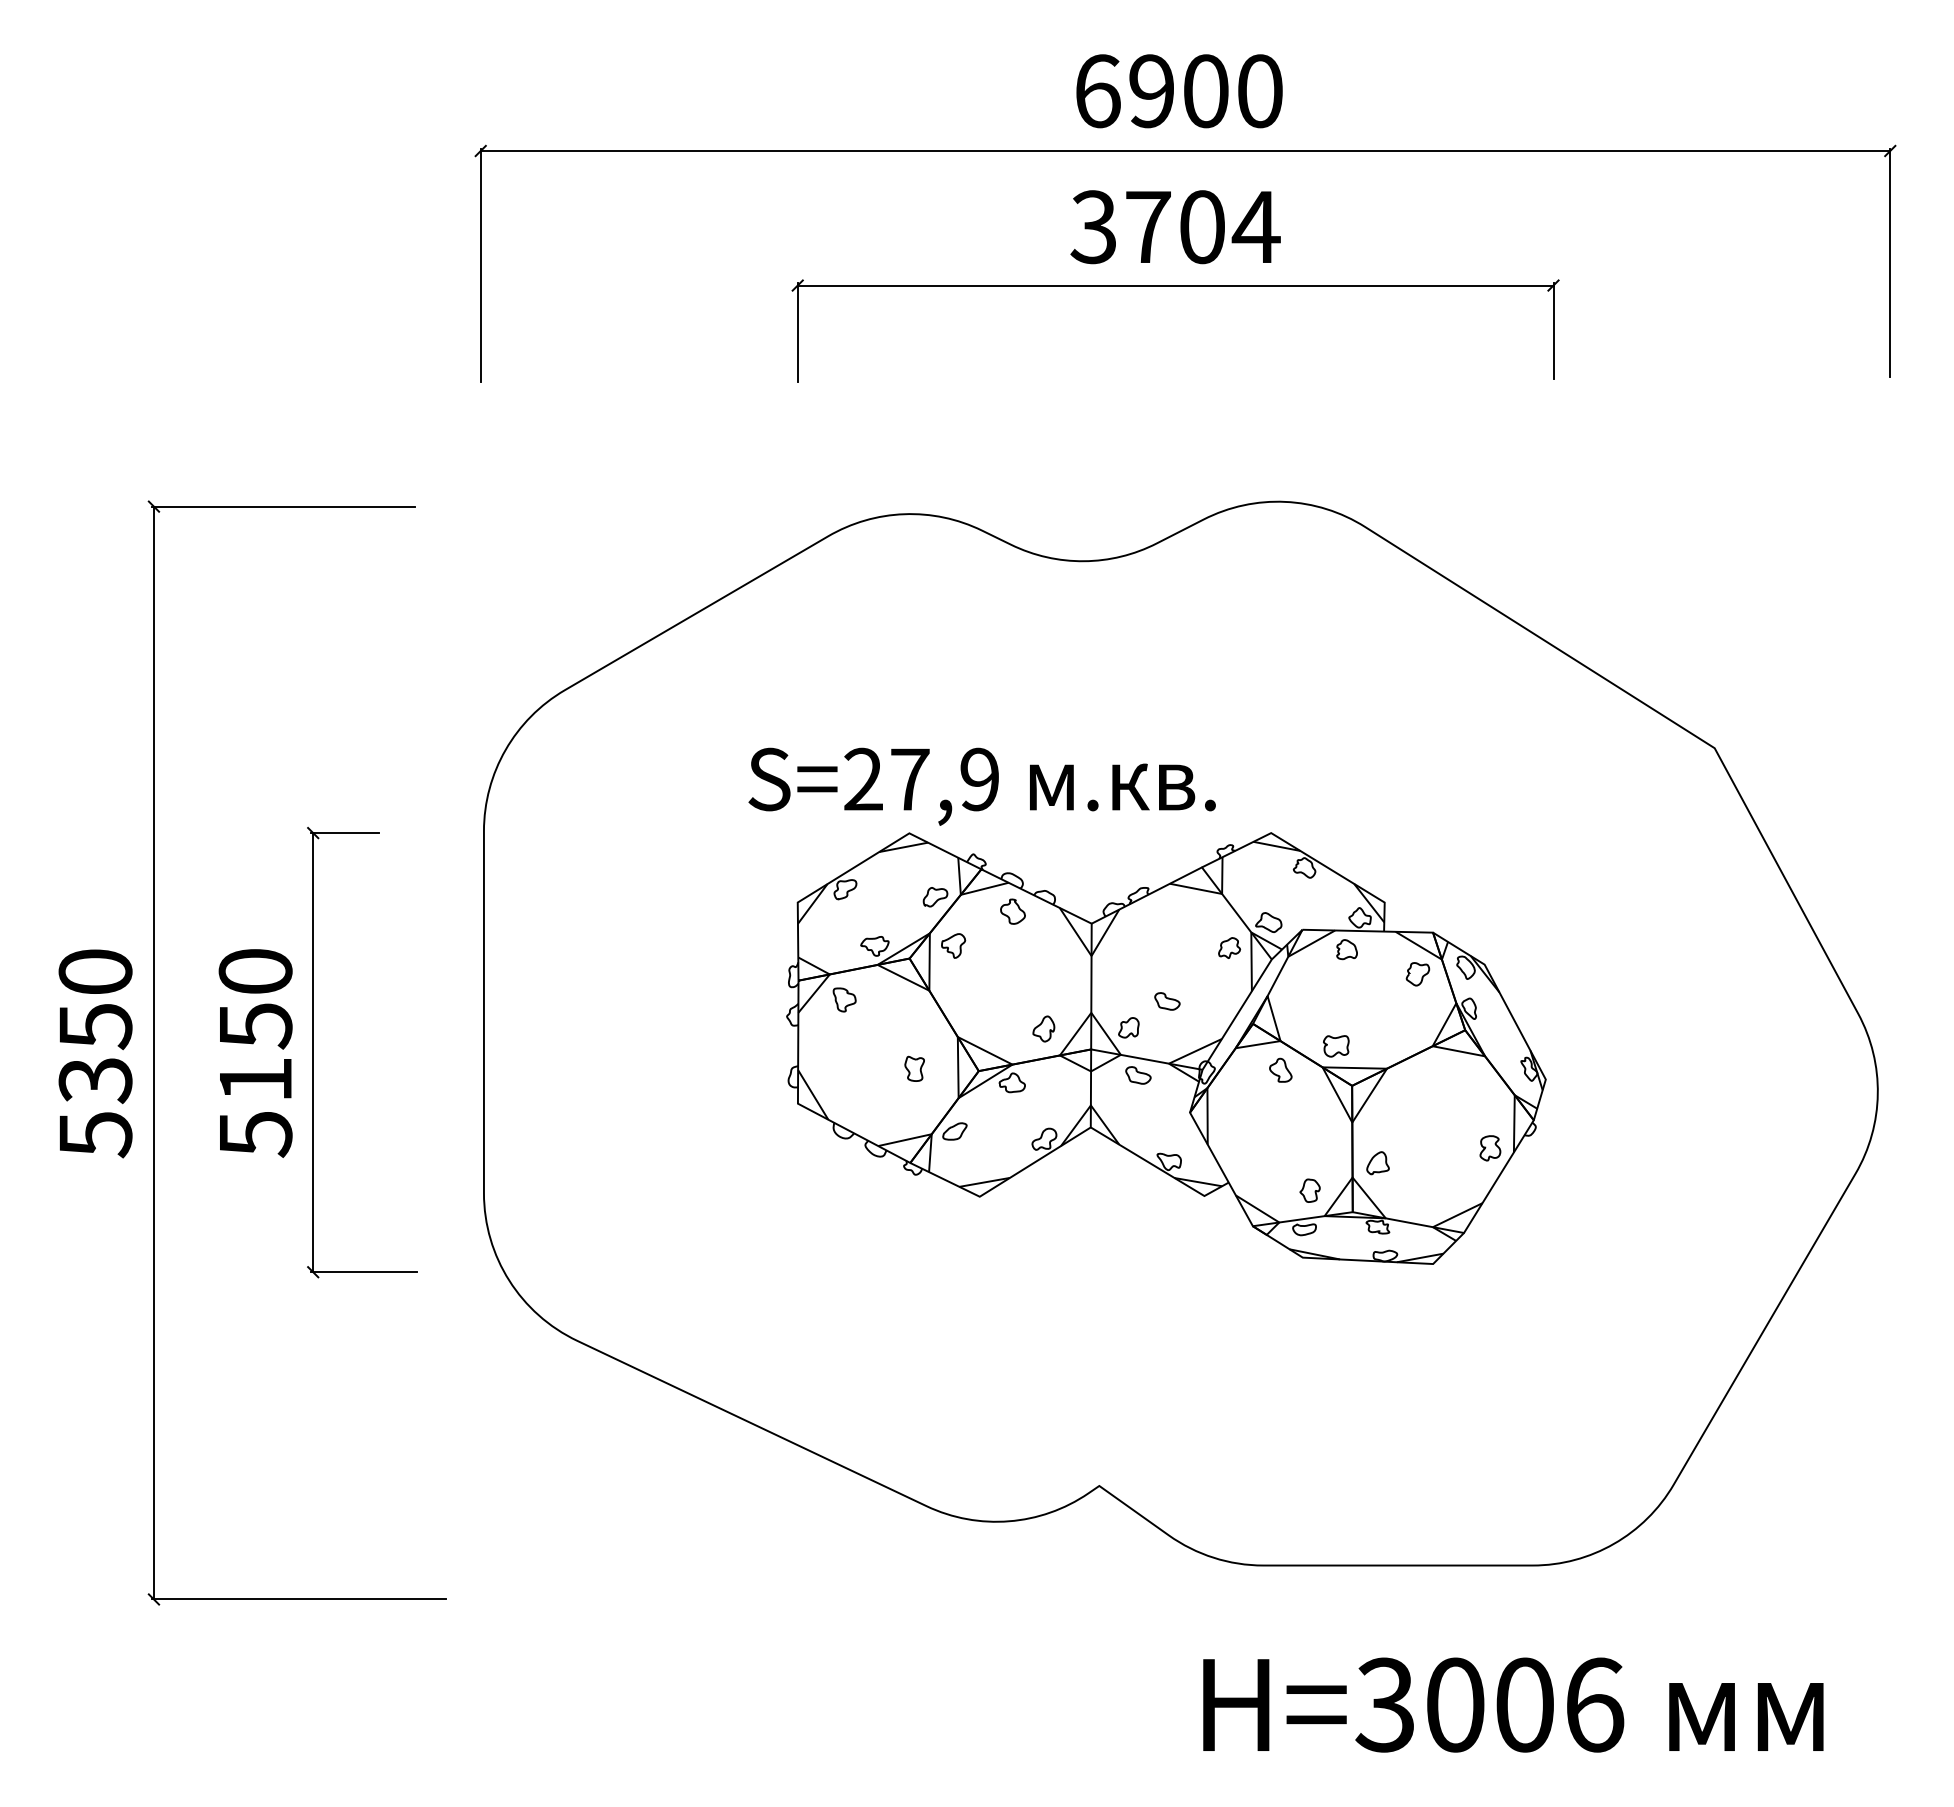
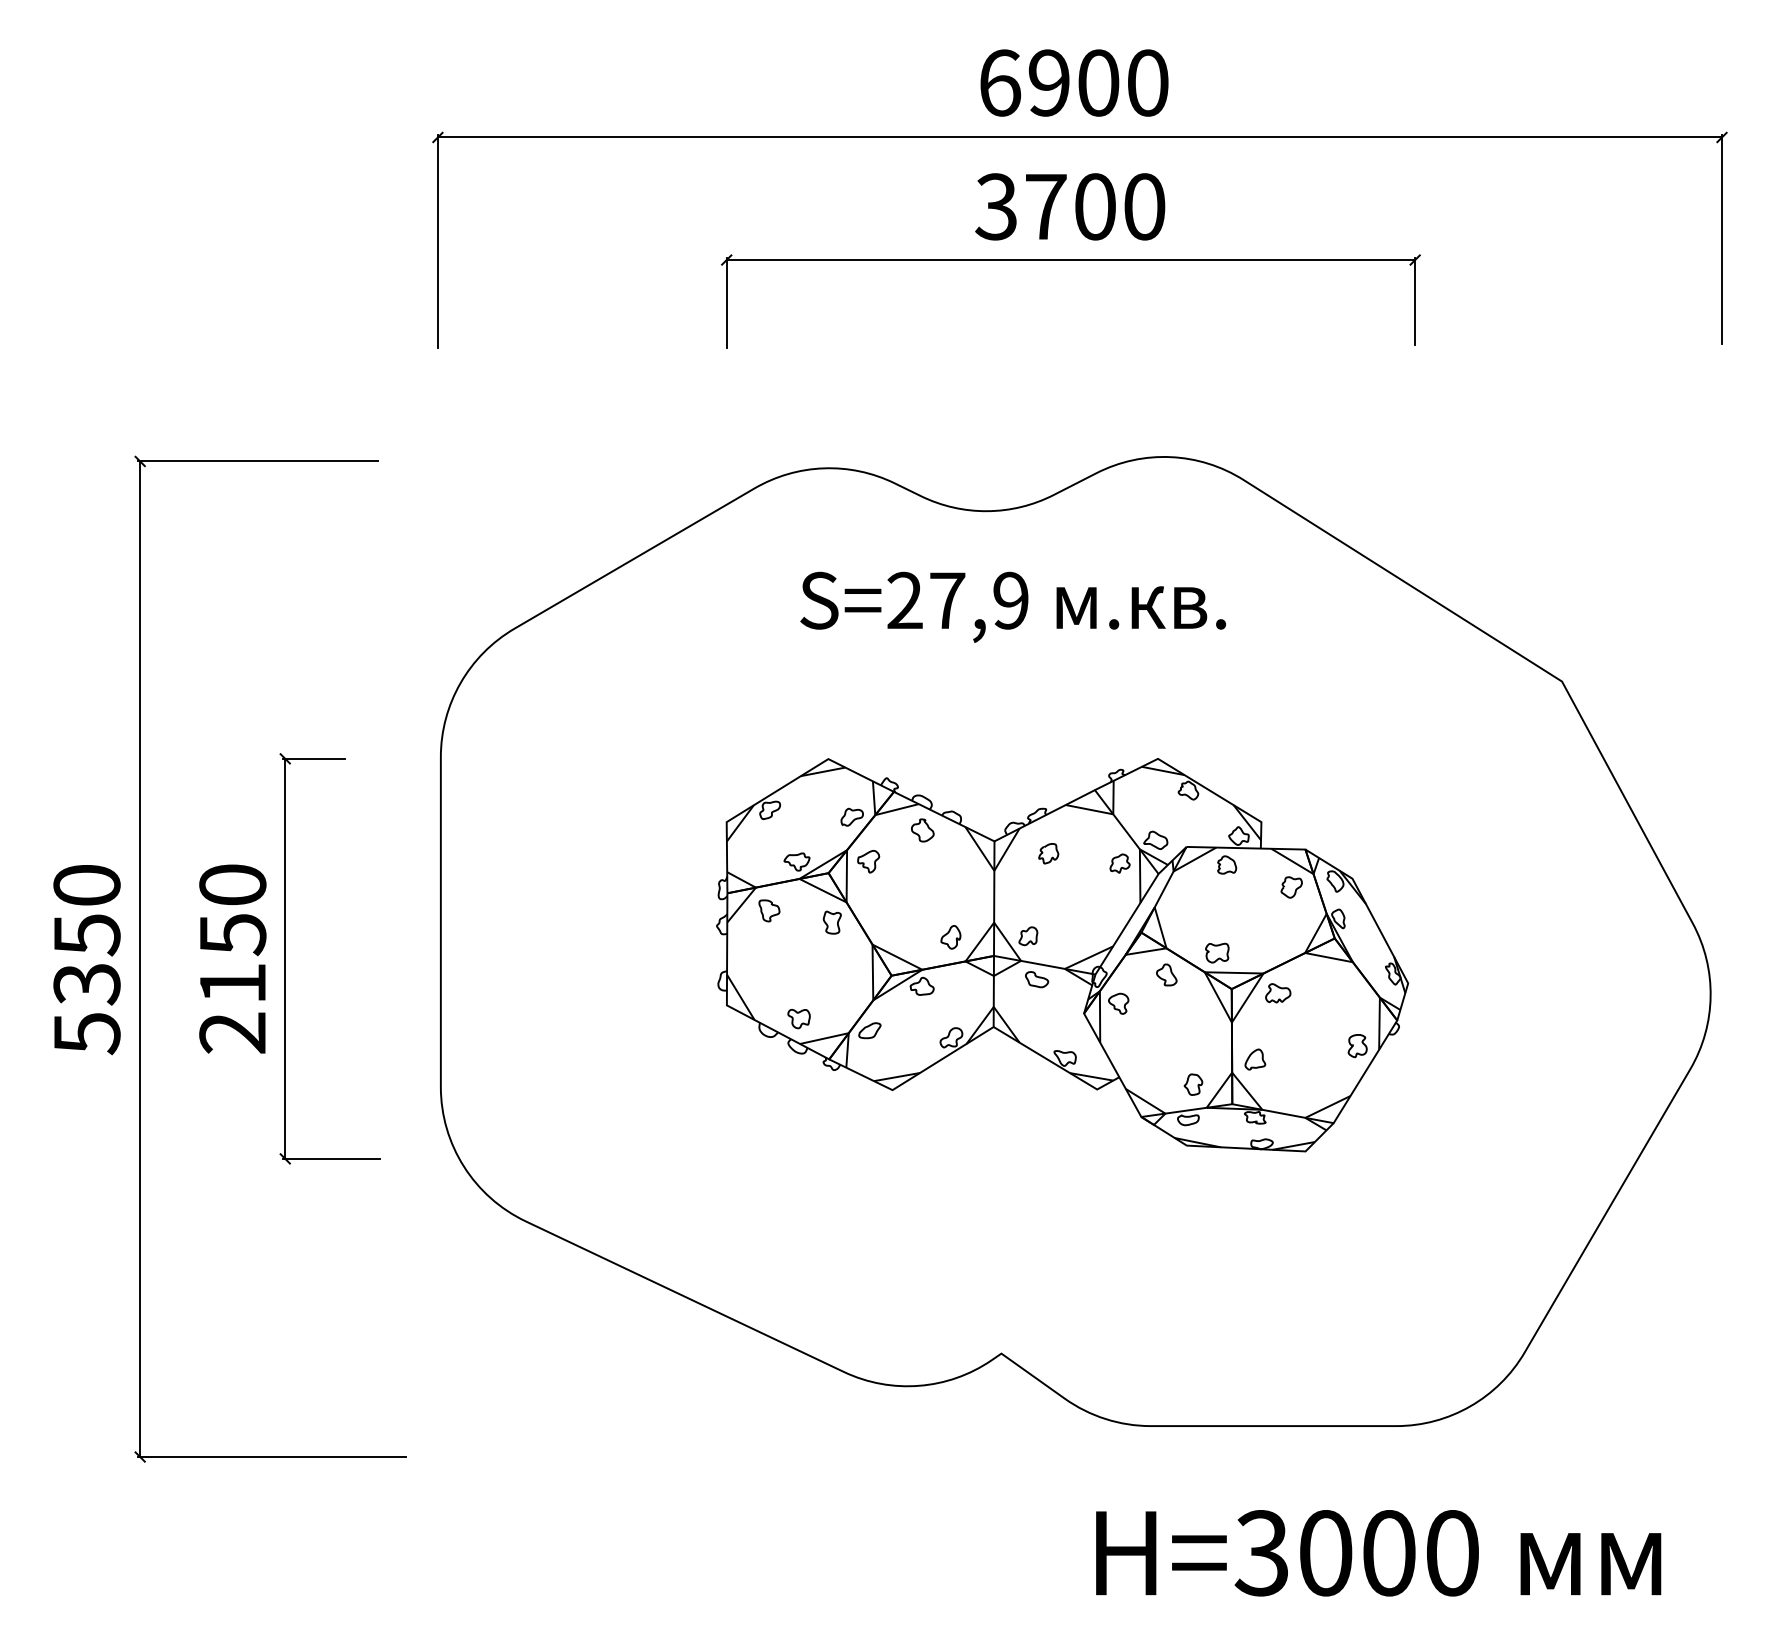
text: (1255, 227) -> (1143, 207), 3704 -> 3700
text: (981, 786) -> (1012, 607), moved
part: (1150, 936) -> (1048, 853), added
part: (1167, 1001) -> (1063, 912), removed
part: (914, 1068) -> (832, 922), moved
part: (1402, 1090) -> (1277, 993), added
part: (1227, 1101) -> (1118, 1003), added
part: (876, 1118) -> (798, 1018), added
text: (255, 1134) -> (232, 1033), 5150 -> 2150
text: (1595, 1704) -> (1453, 1552), H=3006 -> H=3000

